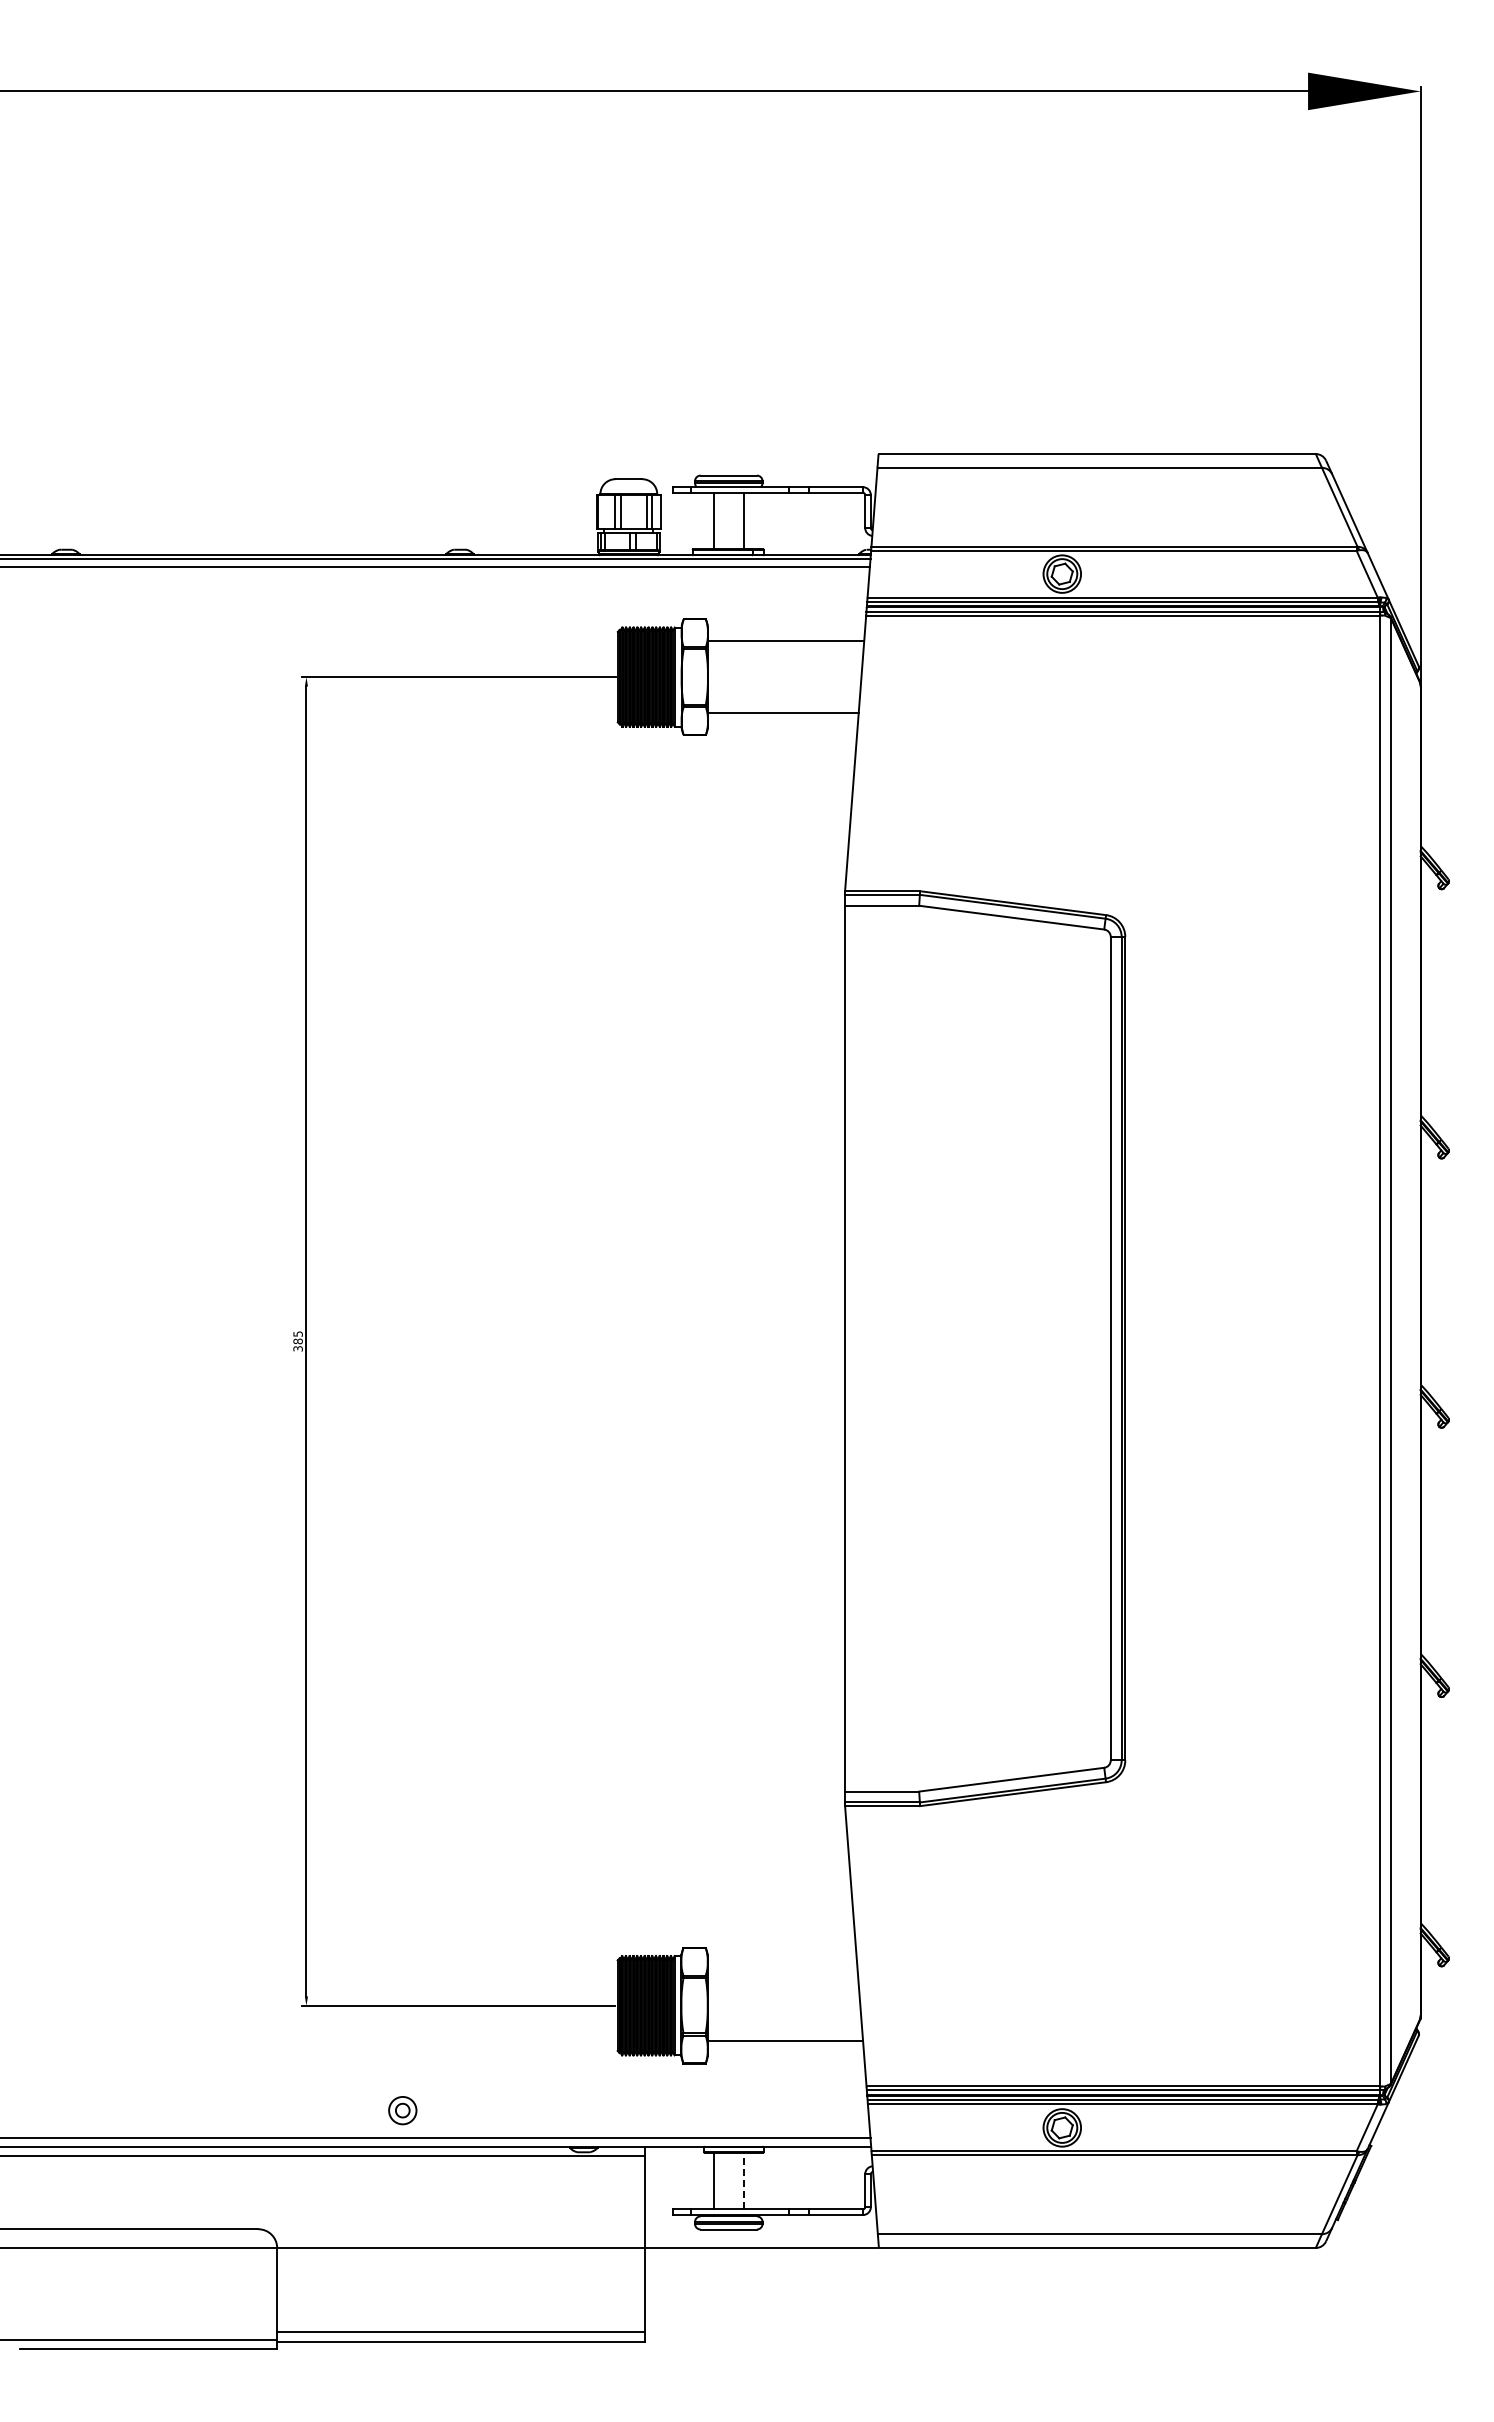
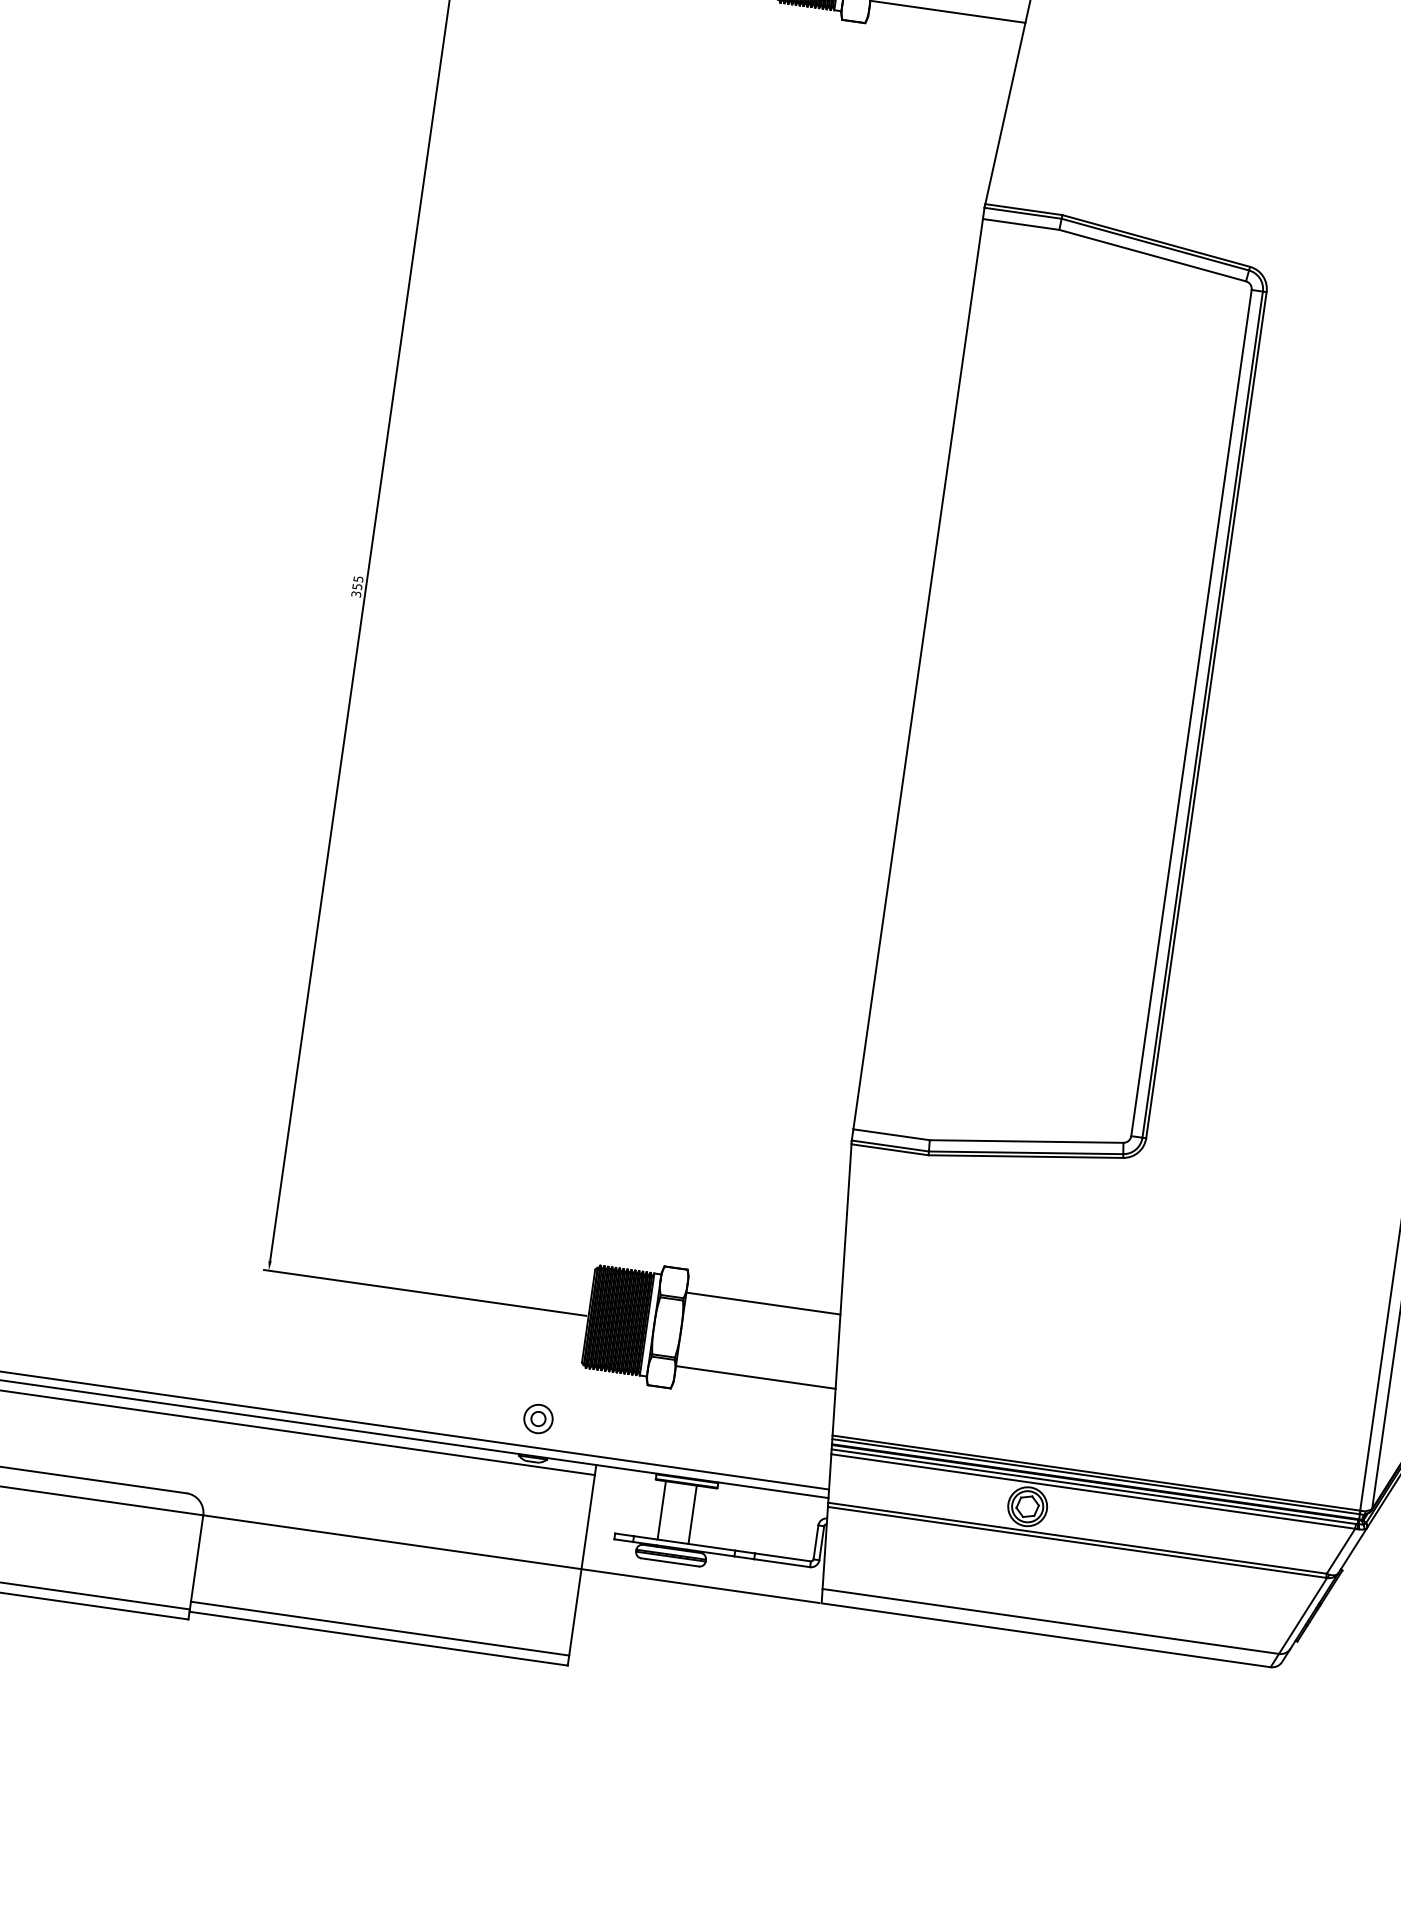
text: (297, 1341) -> (356, 586), 385 -> 355
line: (782, 1970) -> (763, 1304), added
part: (402, 2110) -> (538, 1418), moved
line: (743, 2180) -> (692, 1514), dashed -> solid

